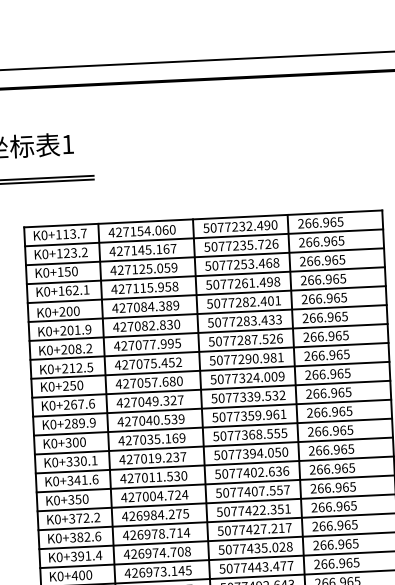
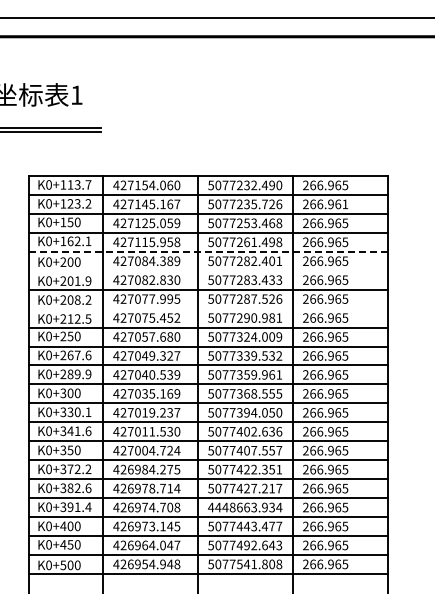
text: (341, 240) -> (345, 204), 266.965 -> 266.961
line: (206, 294) -> (208, 251), solid -> dashed
line: (207, 313) -> (208, 270), removed
line: (209, 351) -> (208, 308), removed
text: (255, 548) -> (245, 507), 5077435.028 -> 4448663.934

